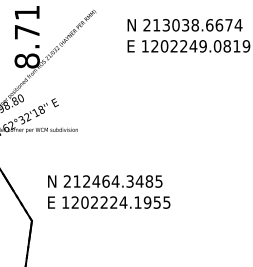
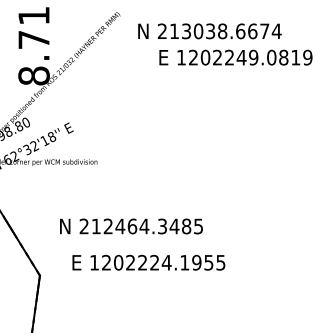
text: (184, 25) -> (209, 31), moved
text: (109, 202) -> (149, 262), moved

